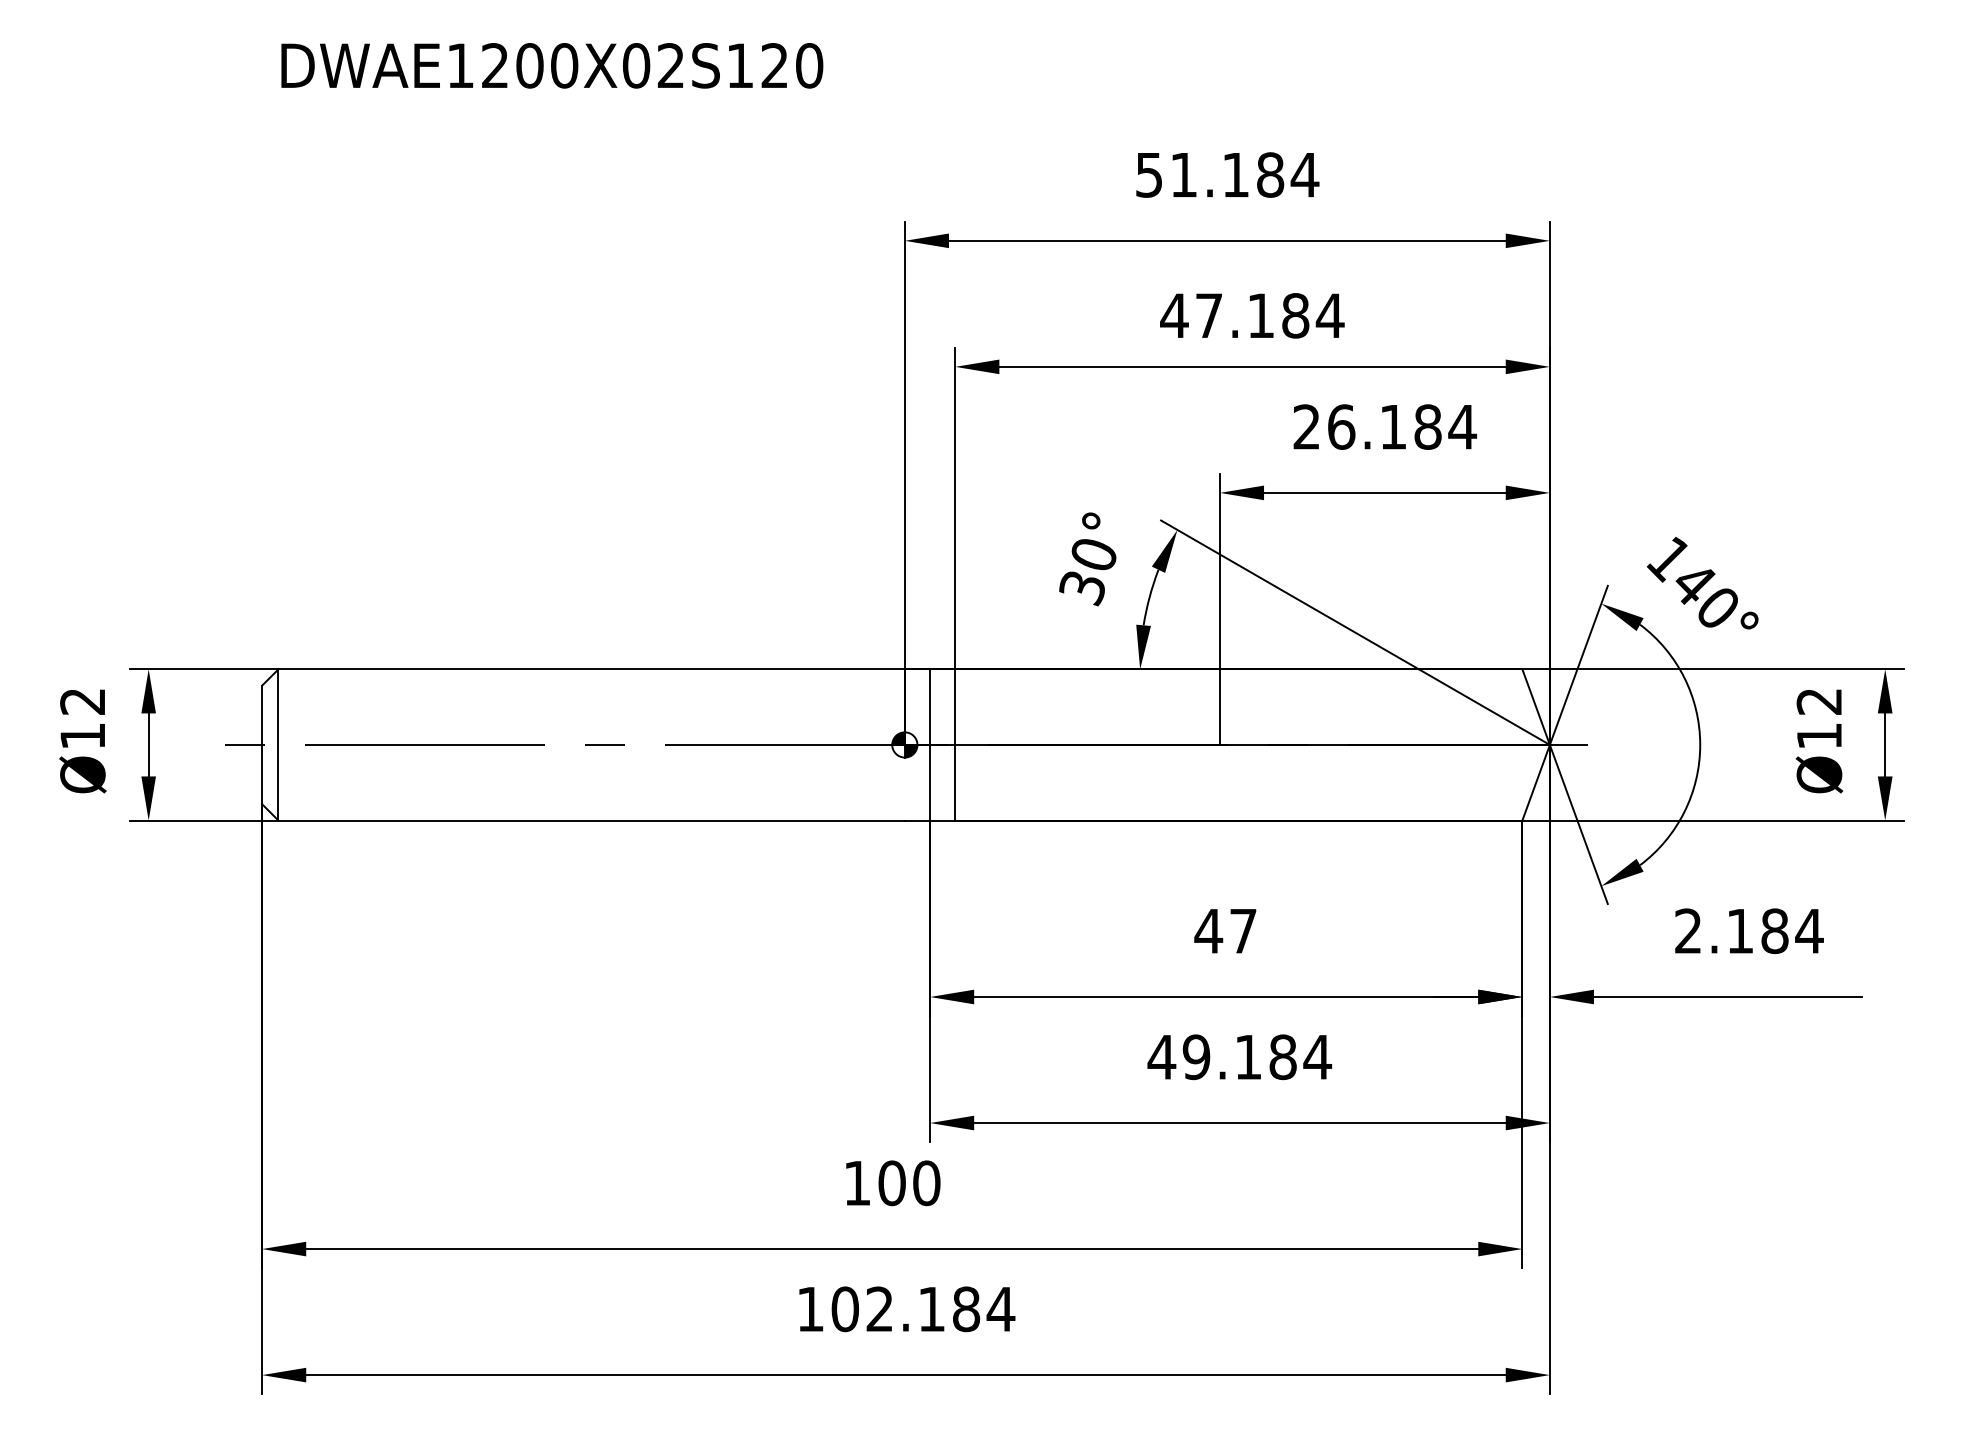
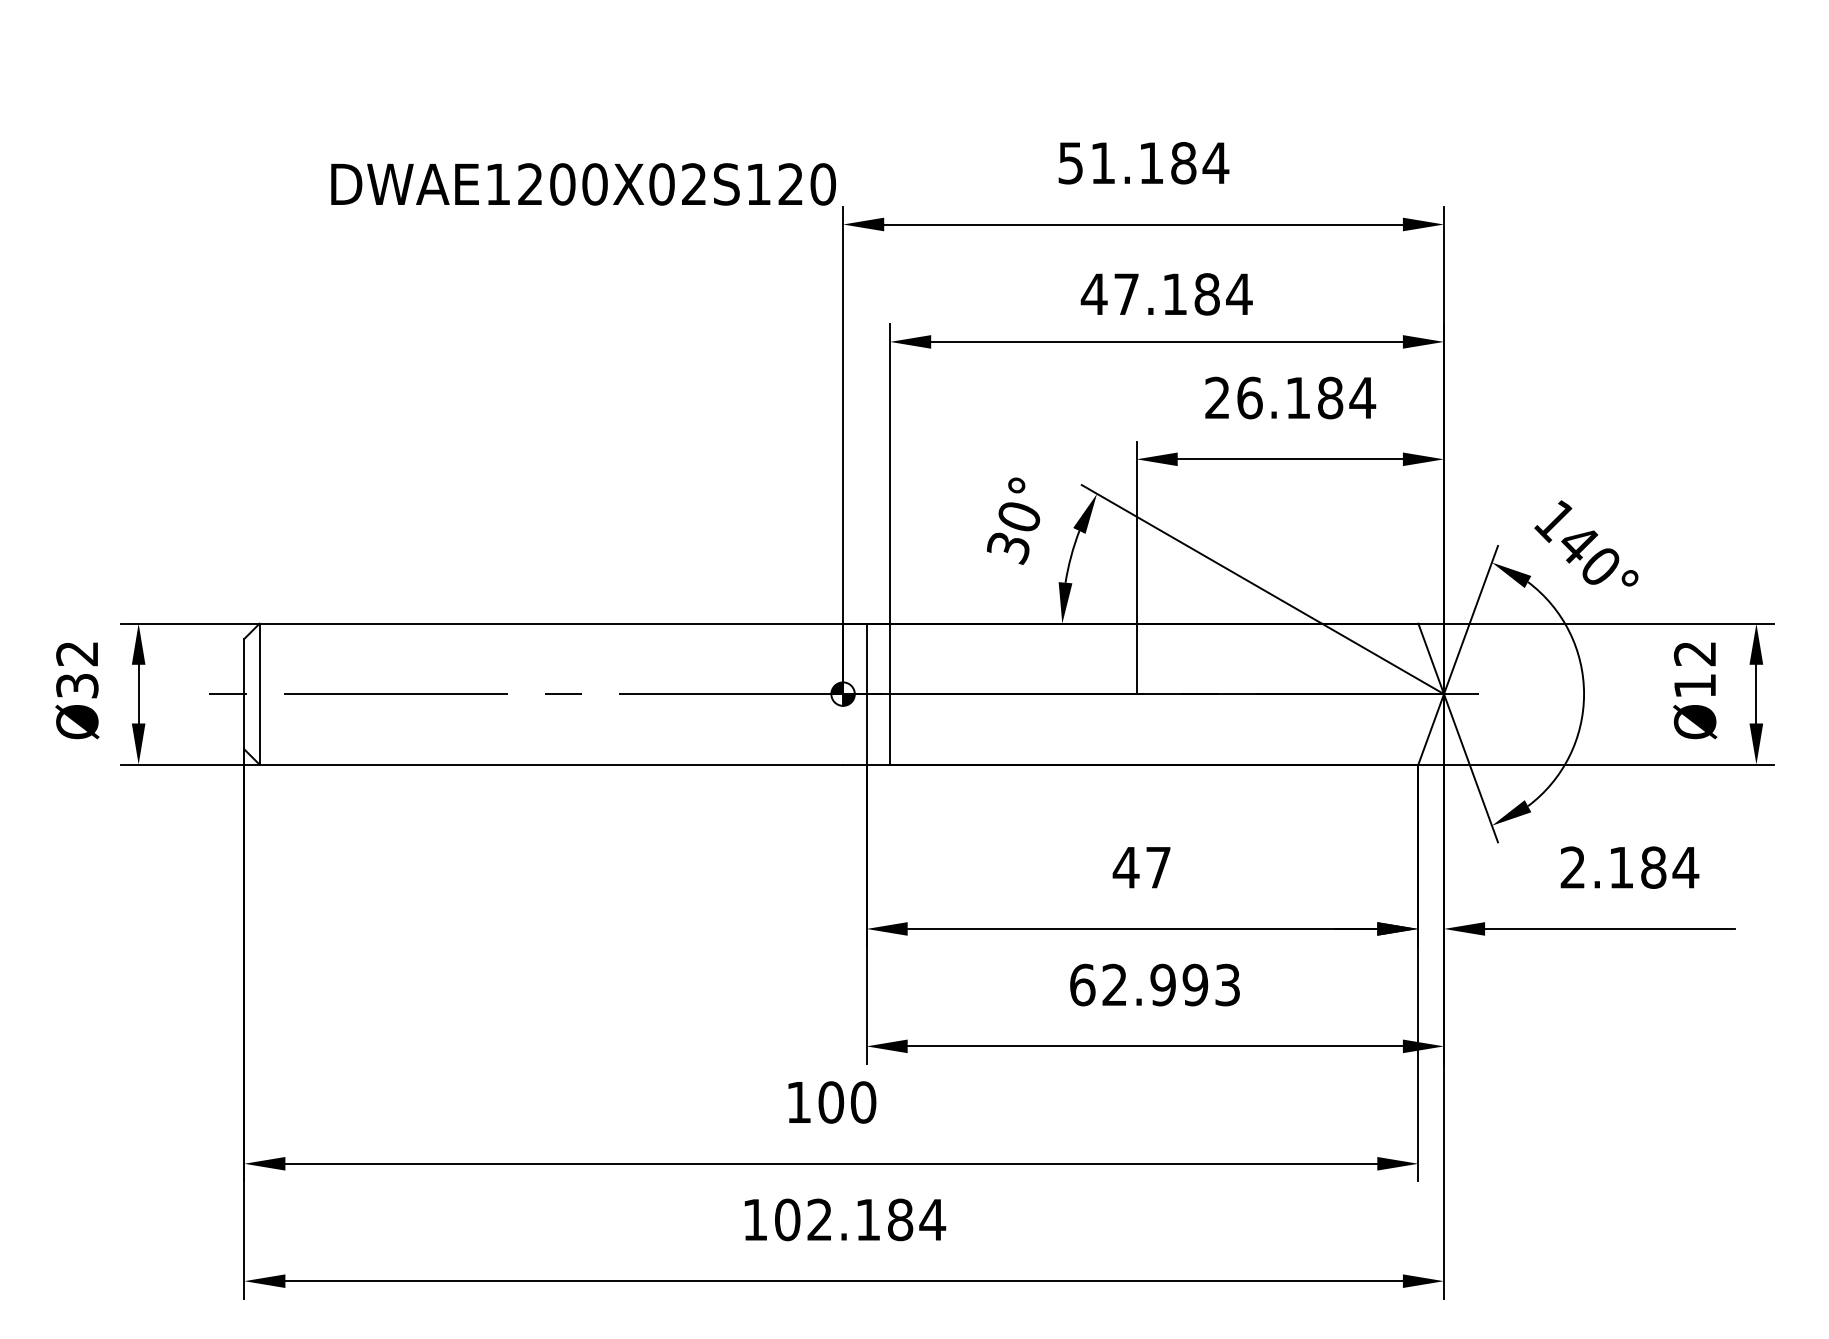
text: (552, 65) -> (583, 184), moved
text: (82, 736) -> (76, 686), Ø12 -> Ø32
text: (1239, 1057) -> (1154, 985), 49.184 -> 62.993

